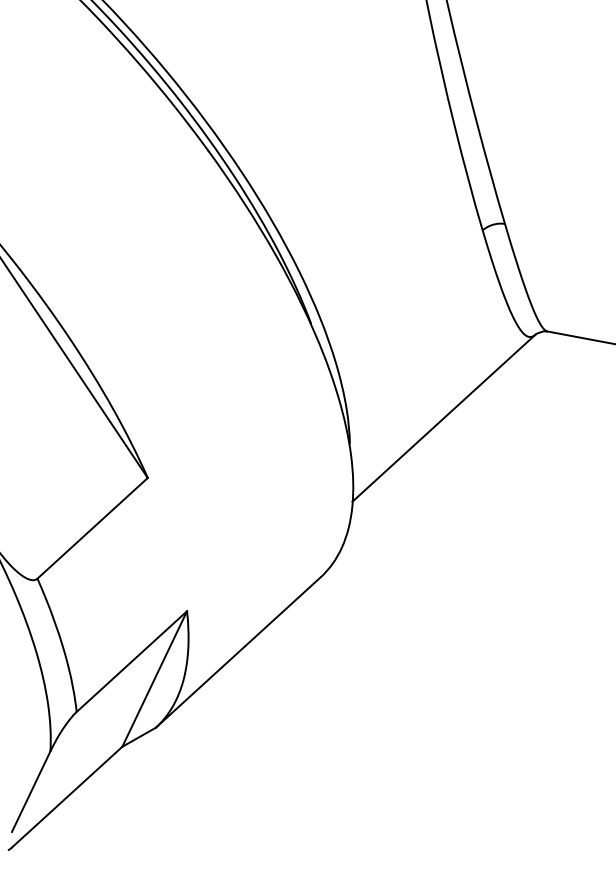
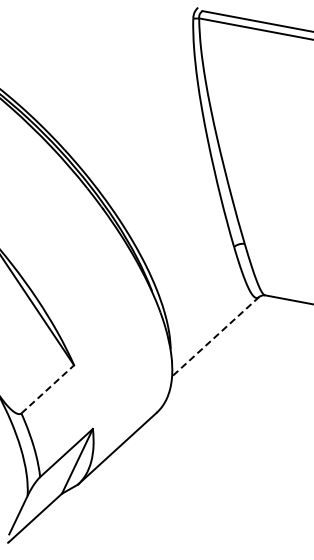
line: (443, 419) -> (215, 337), solid -> dashed
line: (92, 528) -> (47, 389), solid -> dashed

